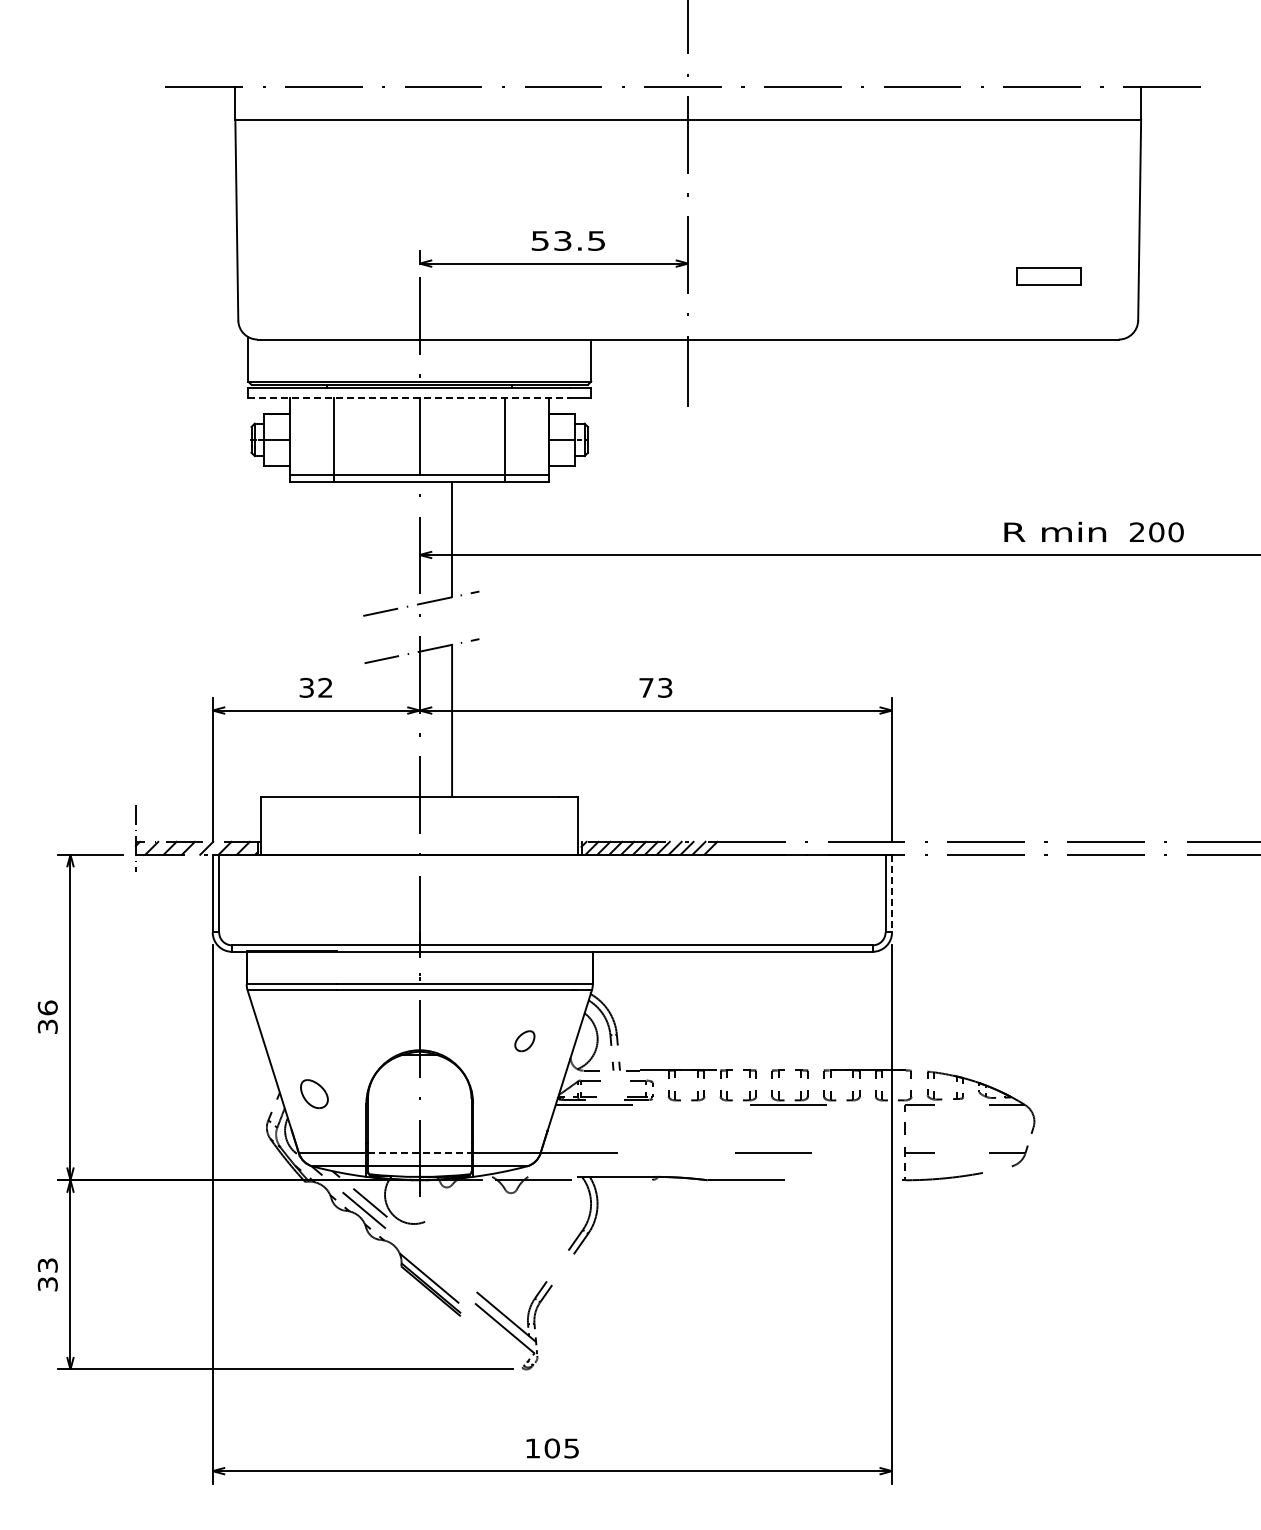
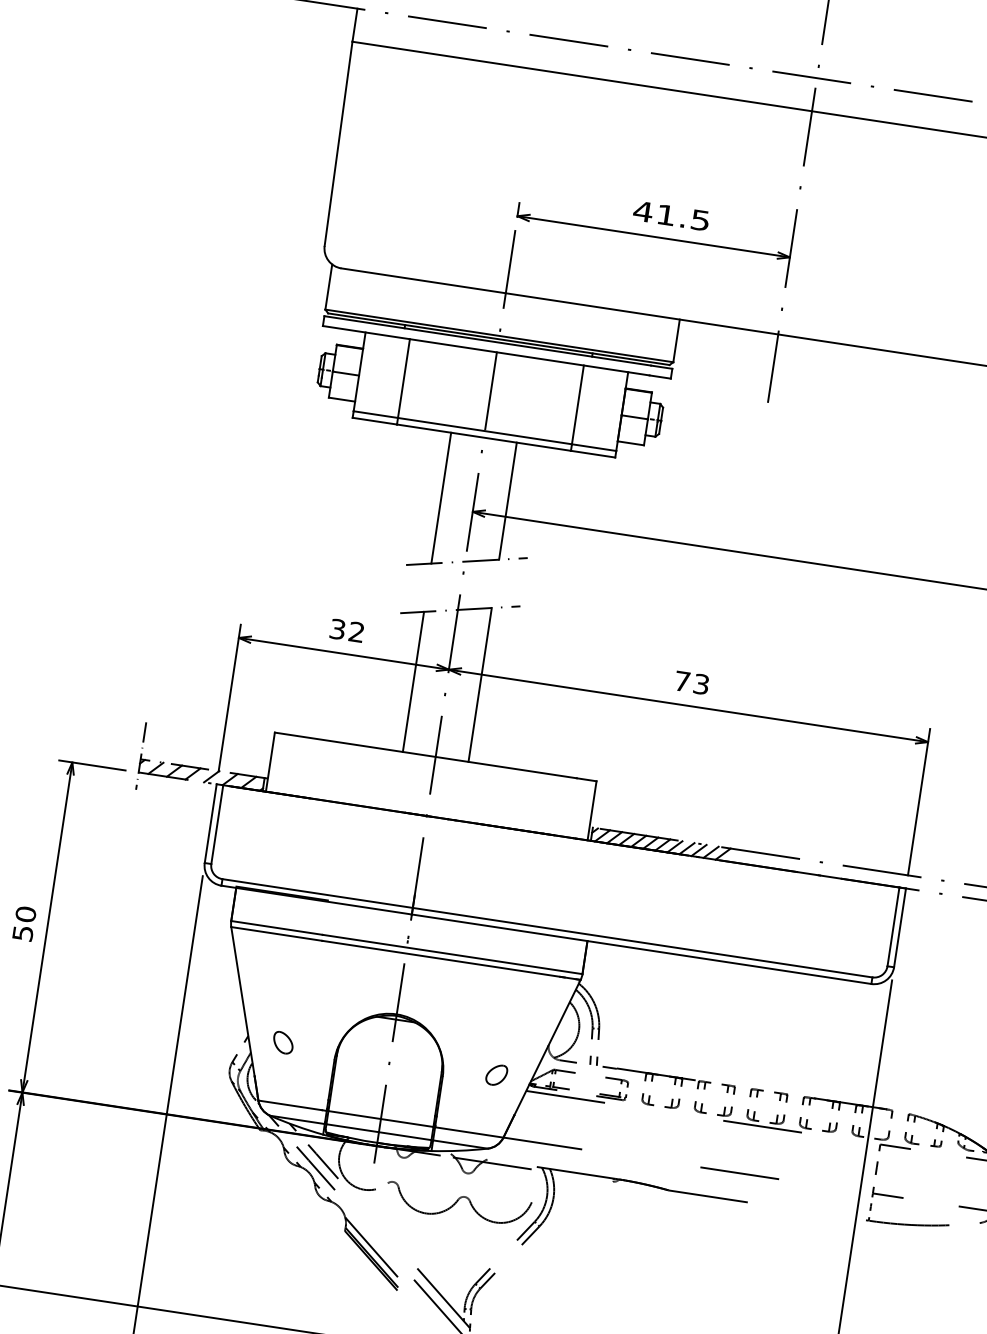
text: (550, 240) -> (653, 212), 53.5 -> 41.5
line: (409, 397) -> (486, 350), dashed -> solid
line: (387, 545) -> (441, 497), added
line: (387, 727) -> (413, 681), added
line: (892, 893) -> (900, 927), dashed -> solid
text: (47, 1016) -> (24, 922), 36 -> 50
part: (524, 1041) -> (496, 1075), moved
part: (314, 1094) -> (283, 1043), size x0.71
line: (419, 1153) -> (380, 1119), dashed -> solid
part: (506, 1224) -> (458, 1204), added

